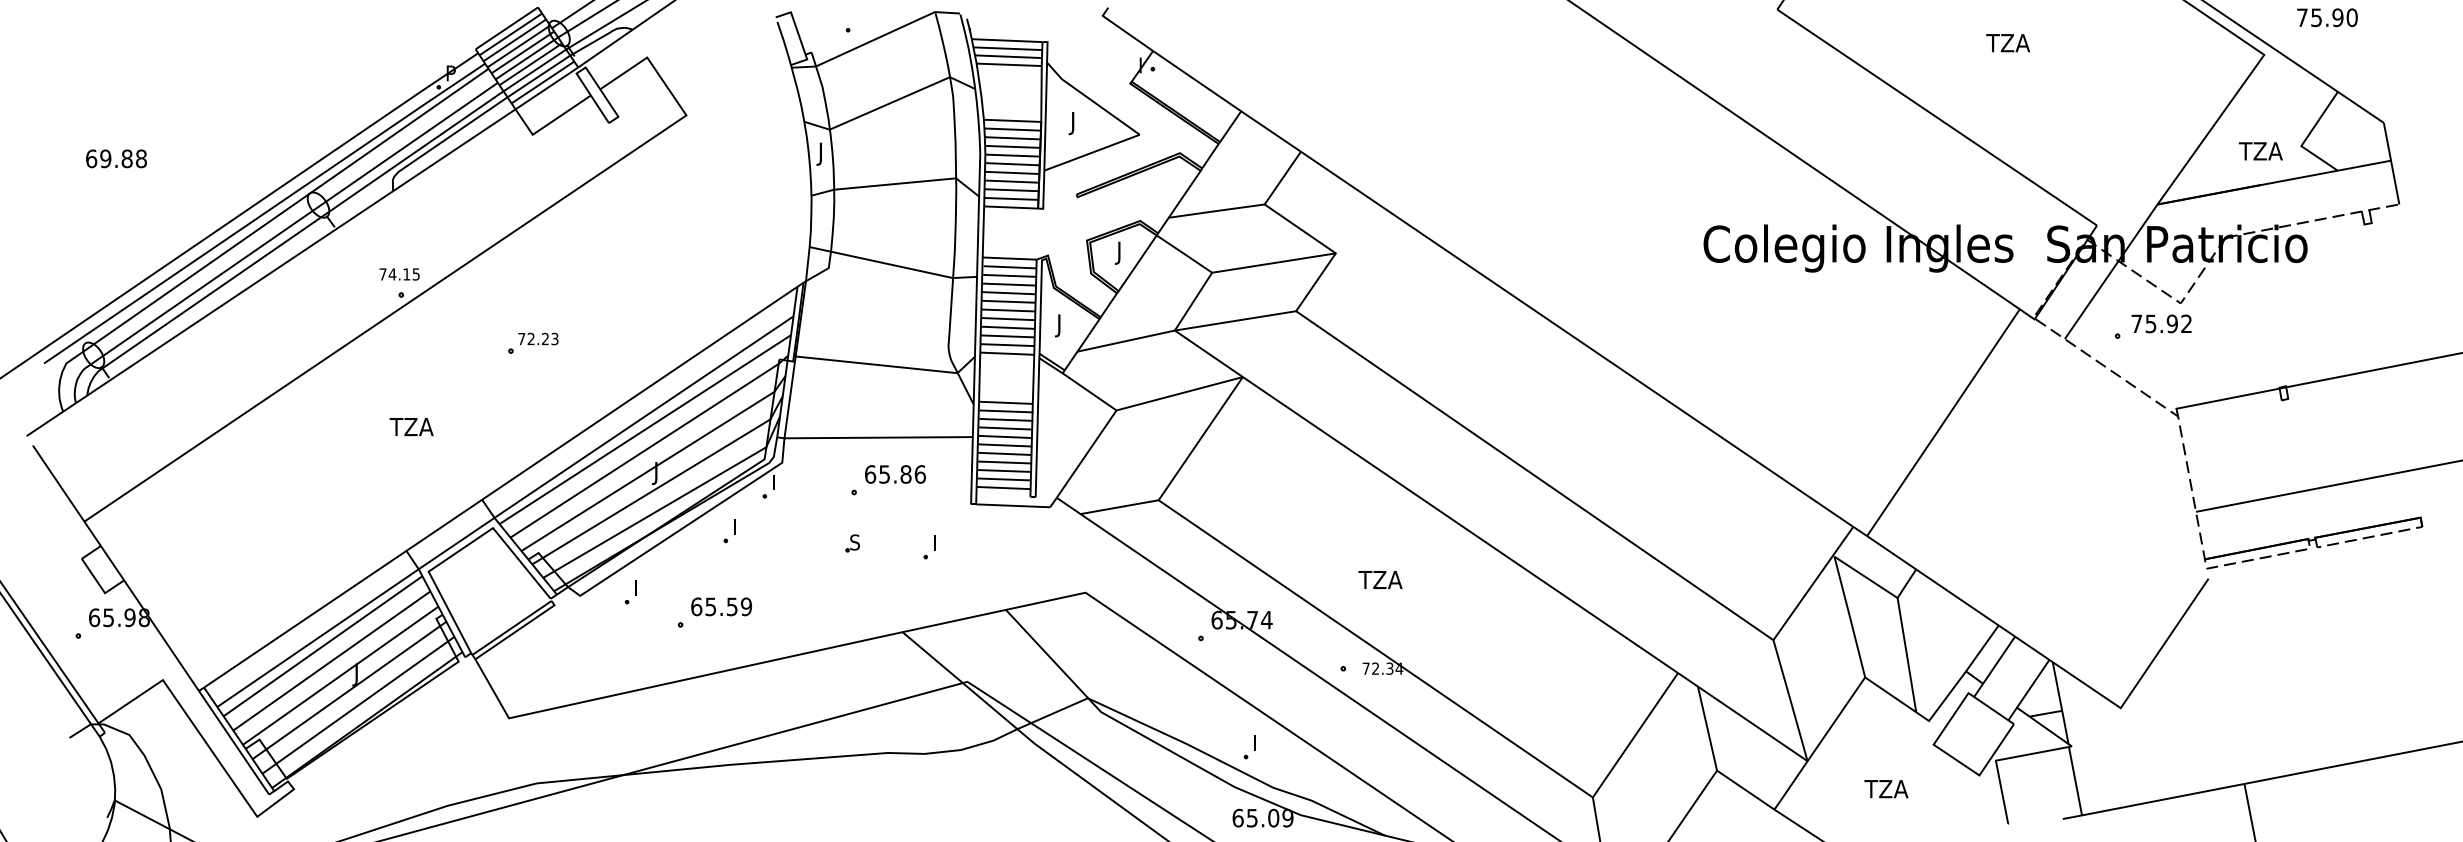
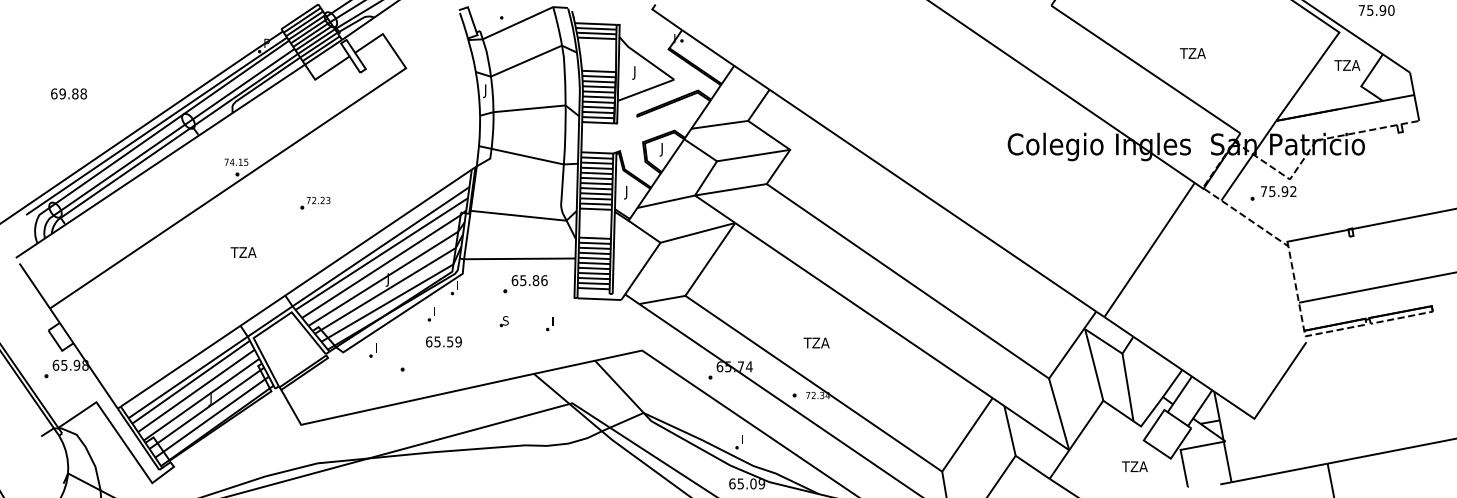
text: (2007, 43) -> (1192, 53), moved
text: (2261, 151) -> (1347, 65), moved
text: (720, 606) -> (443, 341), moved
text: (1885, 788) -> (1134, 466), moved

